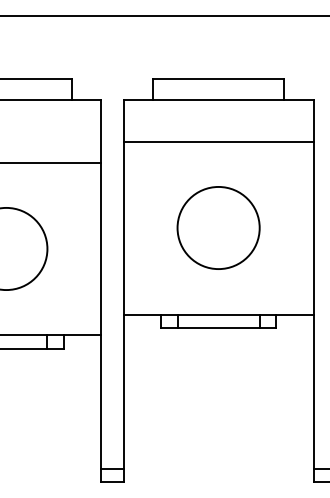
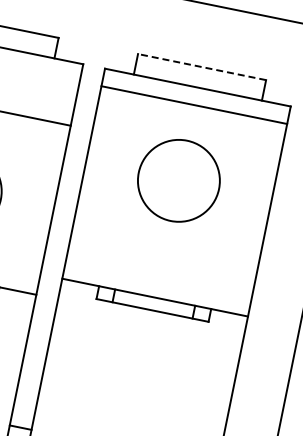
line: (218, 78) -> (201, 66), solid -> dashed
line: (218, 141) -> (194, 105), moved
circle: (218, 227) -> (178, 180), moved

